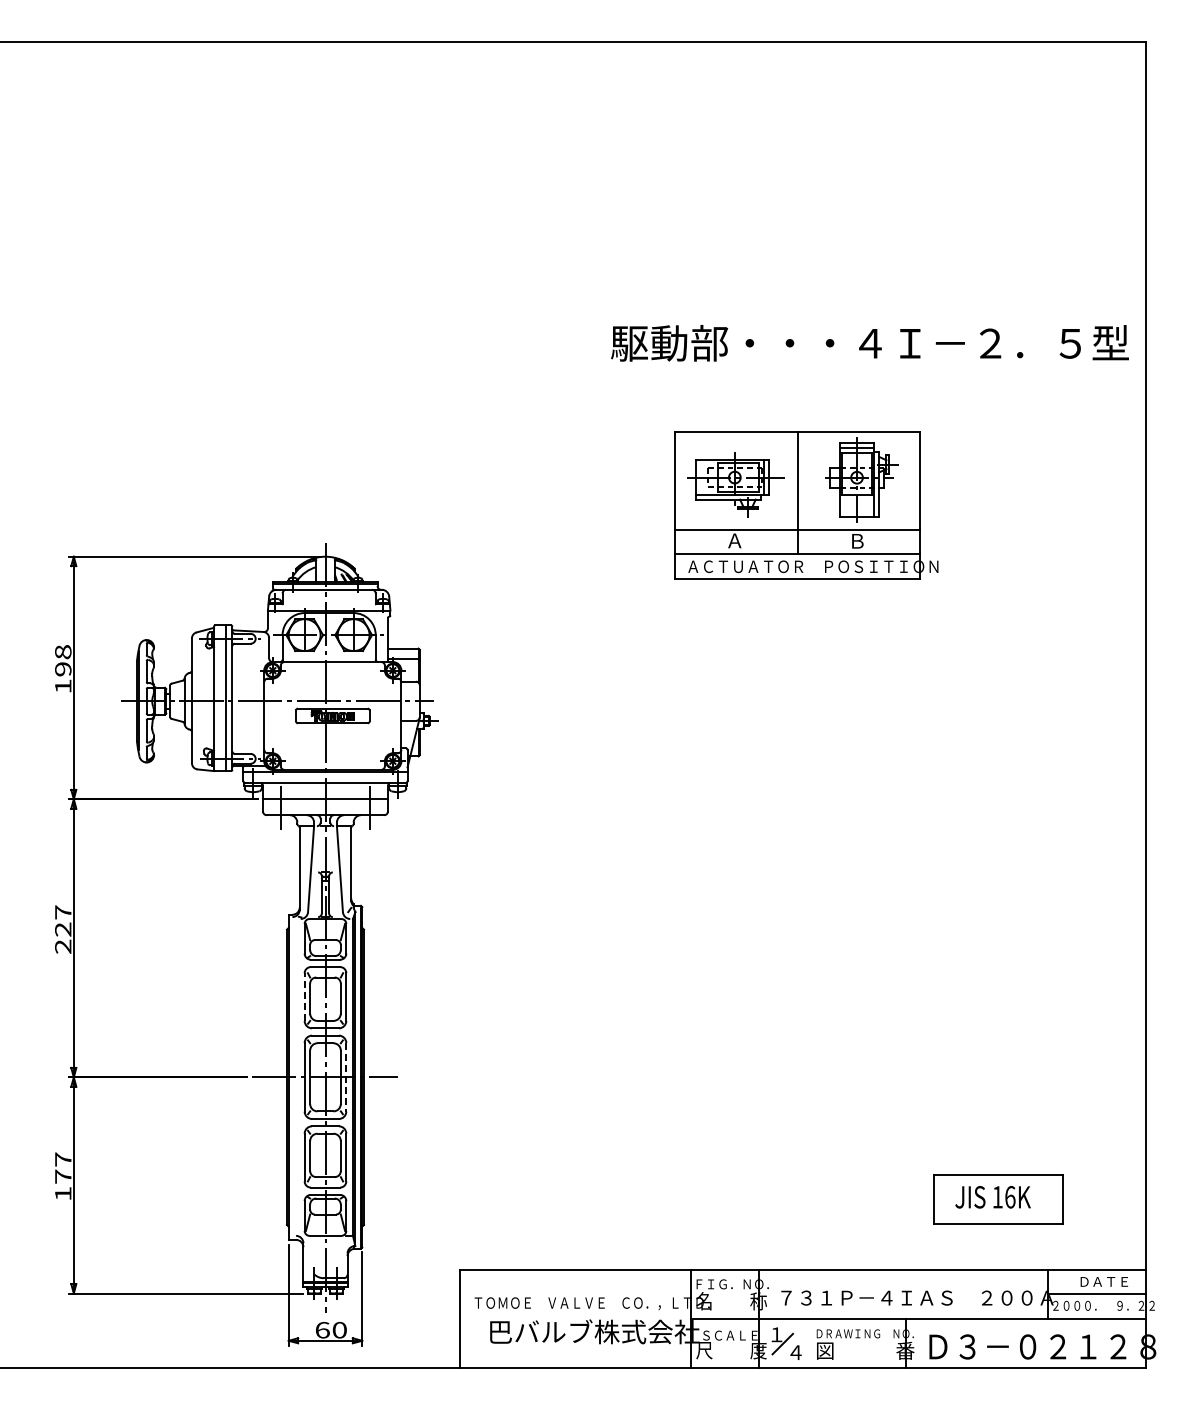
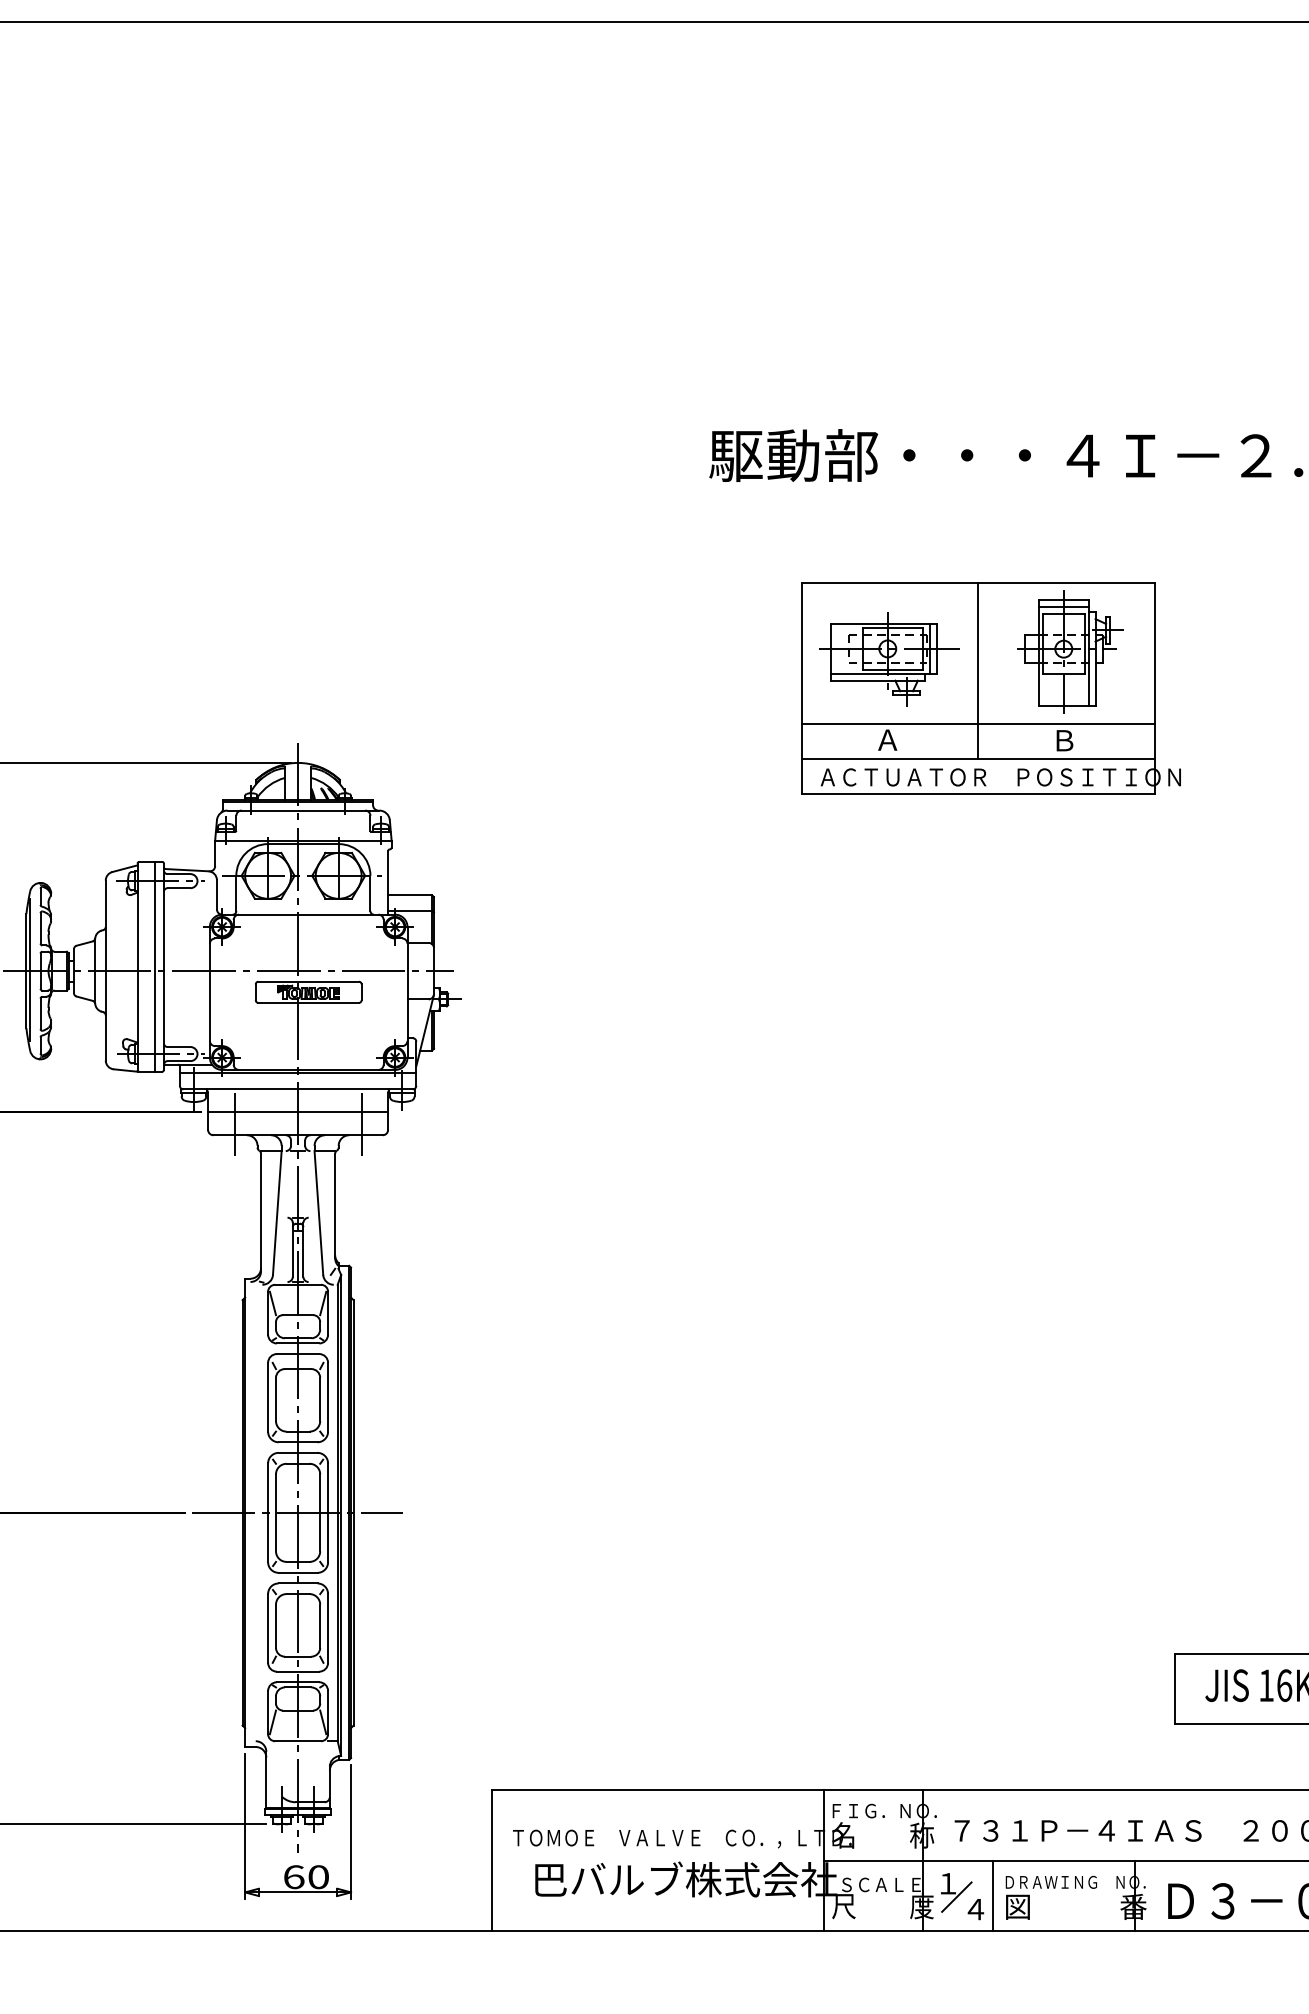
line: (304, 997) -> (267, 1397), dashed -> solid
line: (346, 1077) -> (328, 1513), dashed -> solid
line: (808, 1342) -> (993, 1894), added

